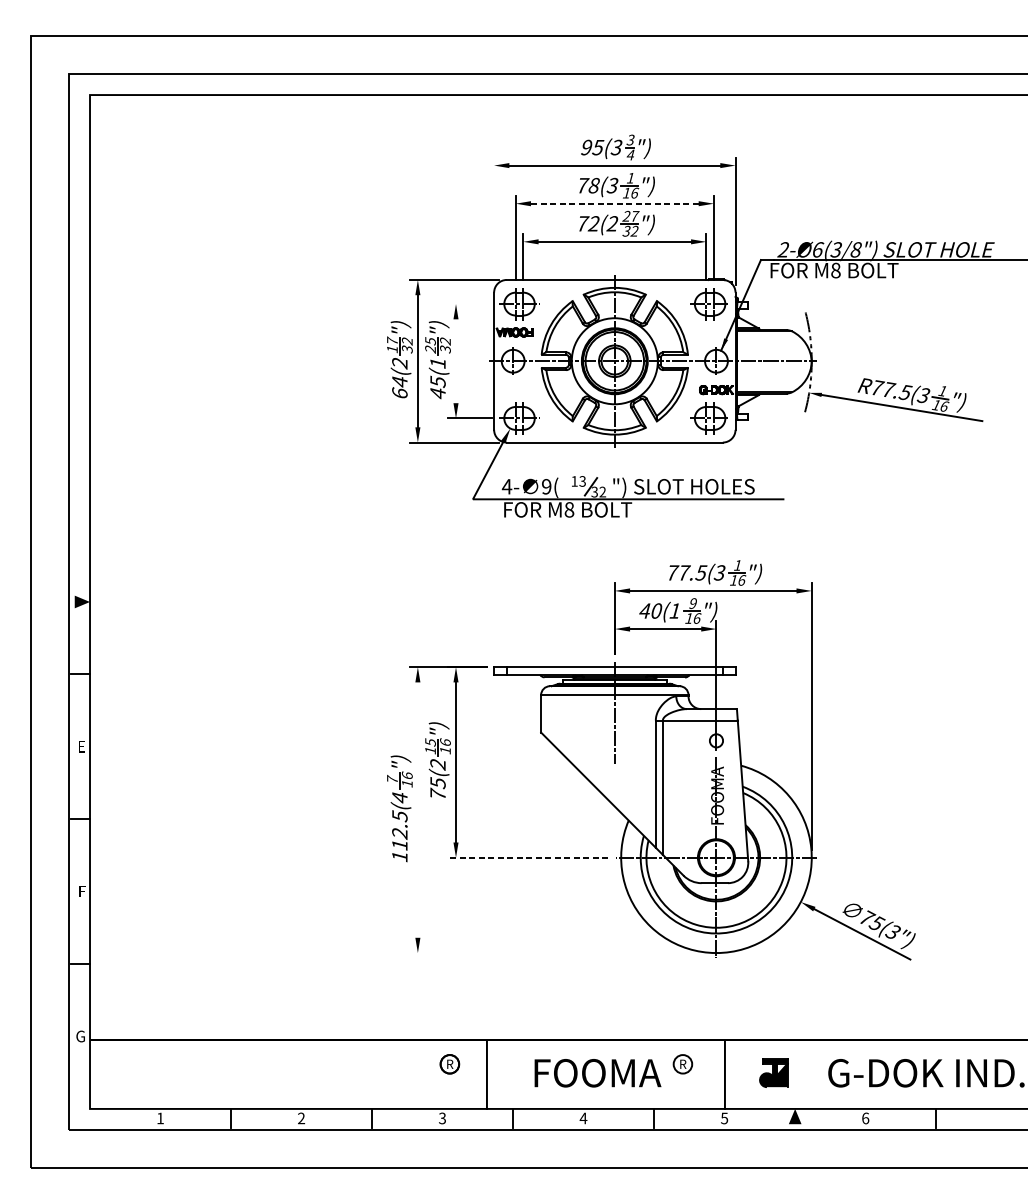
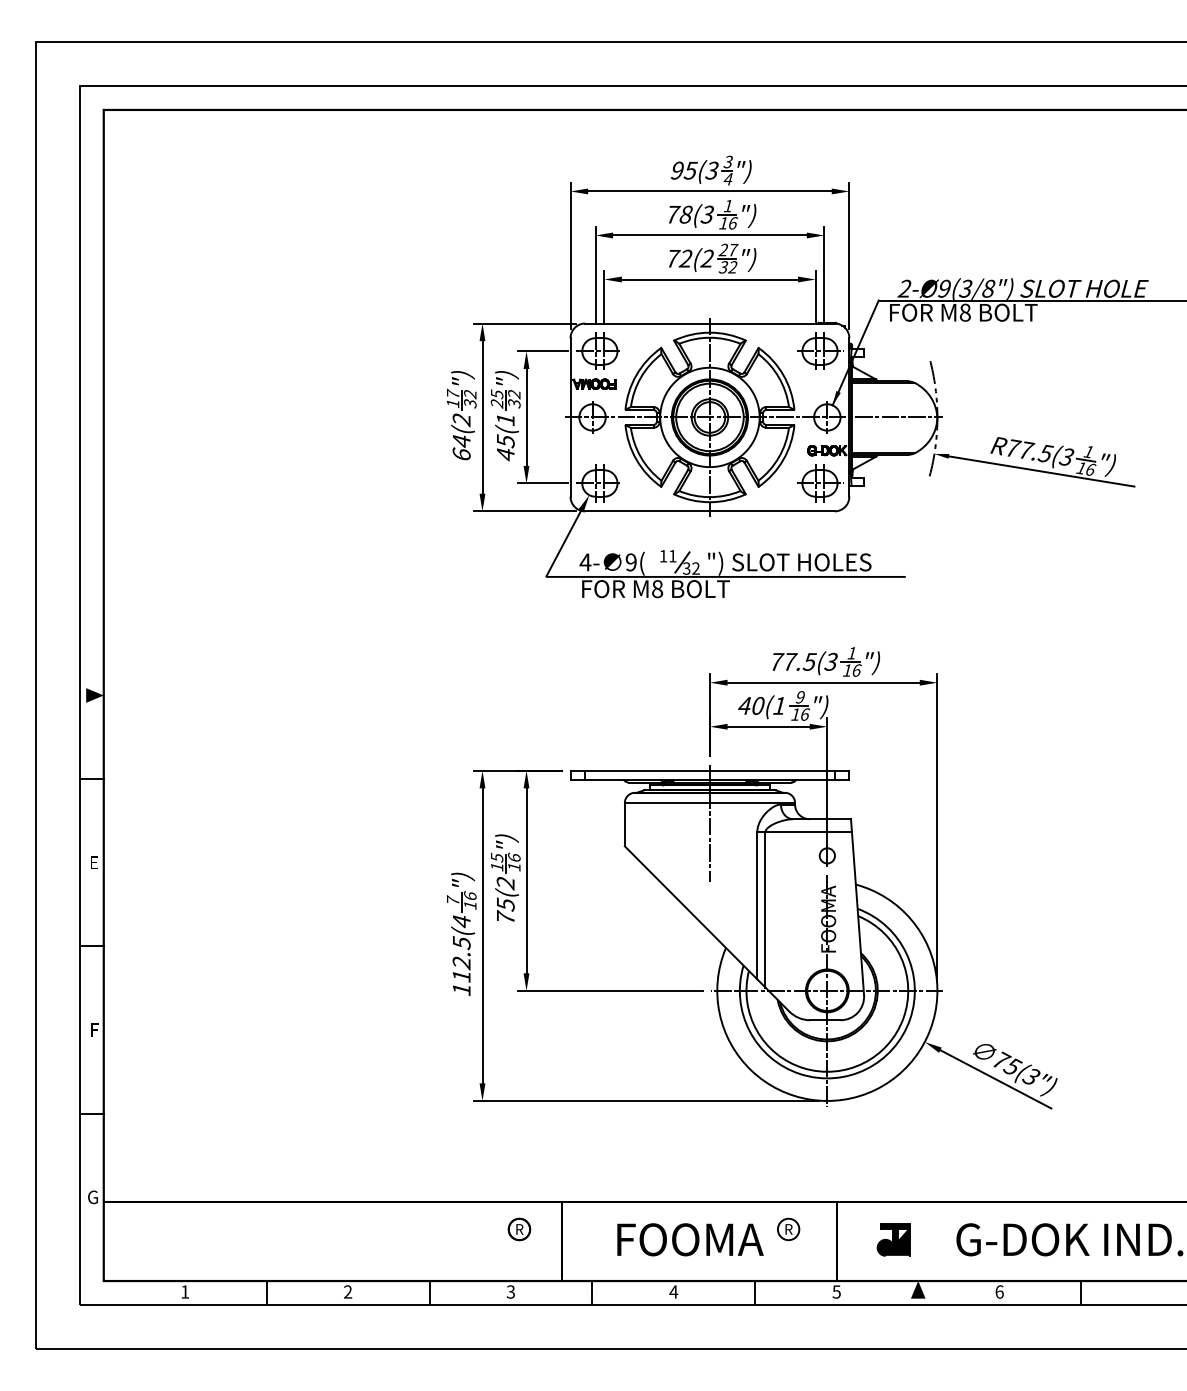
line: (614, 203) -> (709, 235), dashed -> solid
line: (494, 221) -> (570, 255), added
text: (817, 249) -> (944, 288), 2-Ø6(3/8") -> 2-Ø9(3/8")
line: (469, 304) -> (542, 351), added
line: (455, 361) -> (526, 417), added
text: (582, 481) -> (672, 556), 13 -> 11
line: (417, 809) -> (482, 935), added
line: (527, 857) -> (609, 990), dashed -> solid
line: (559, 952) -> (645, 1100), added

